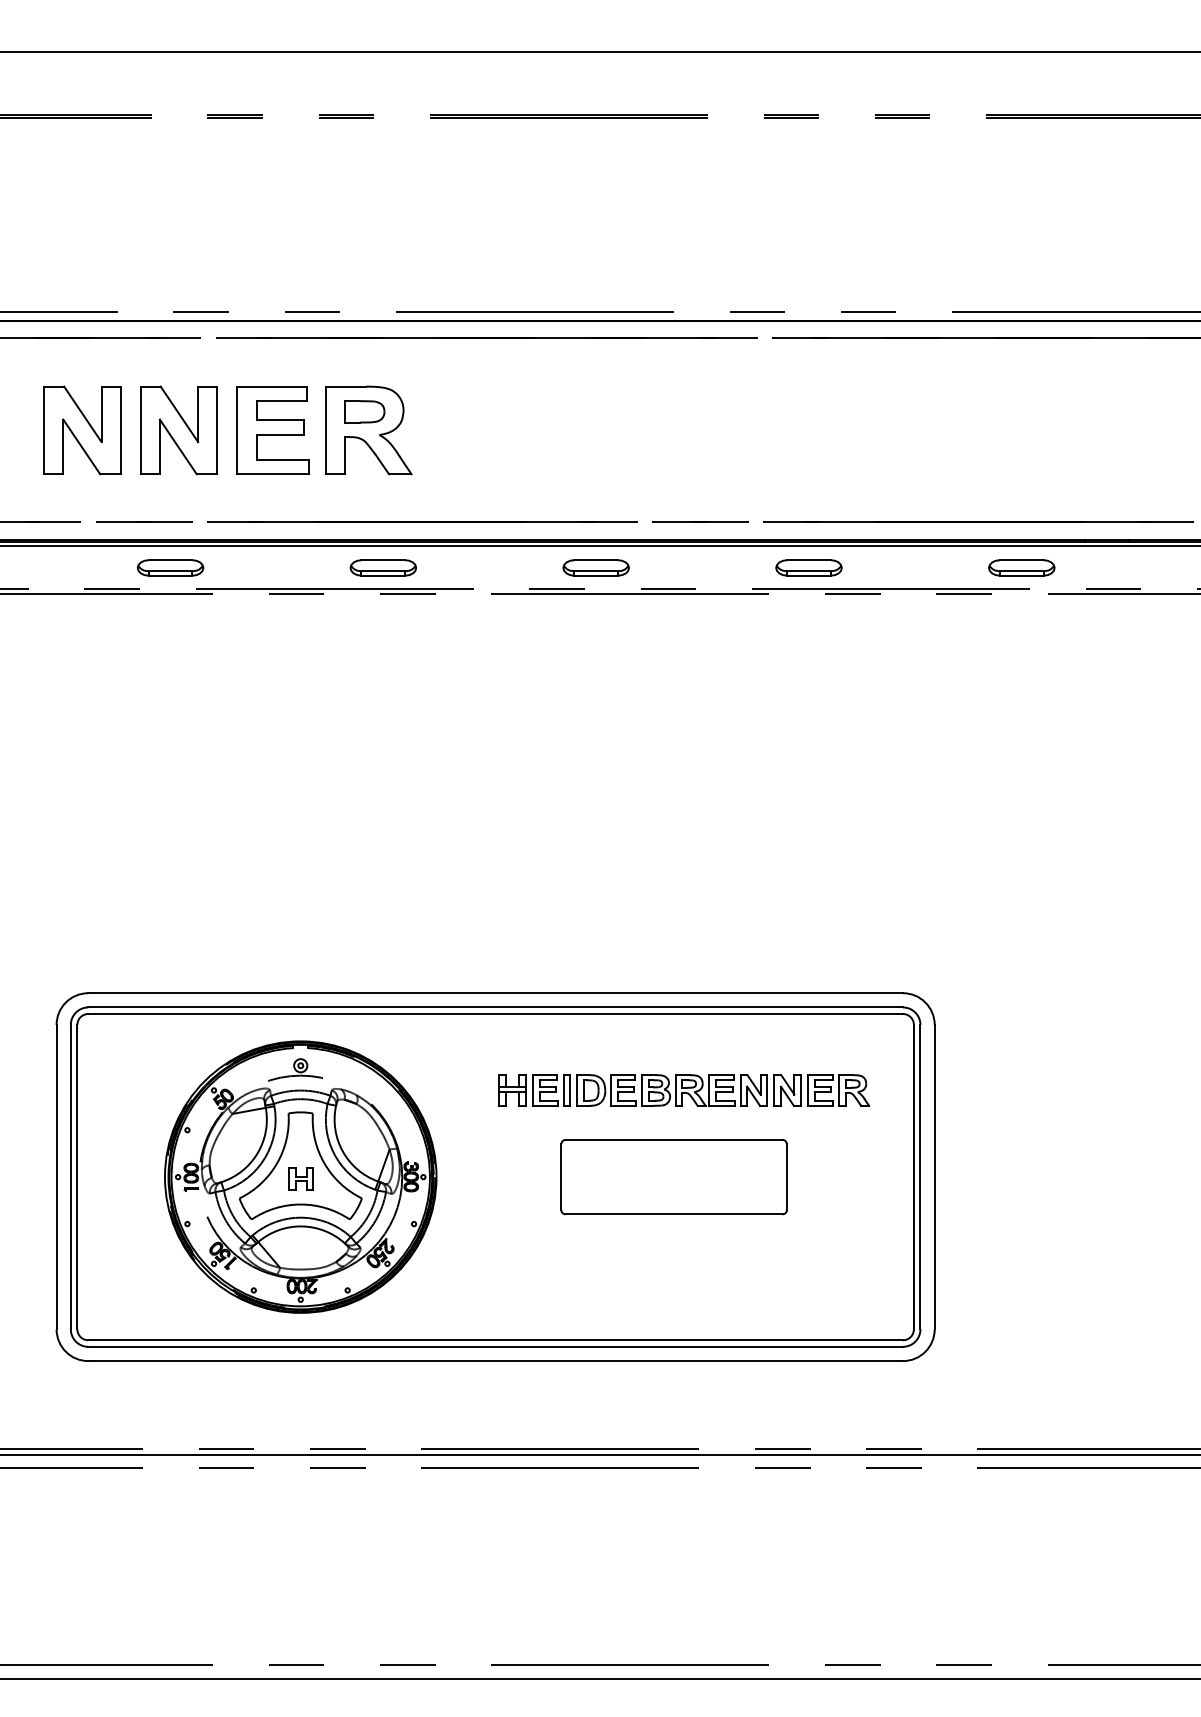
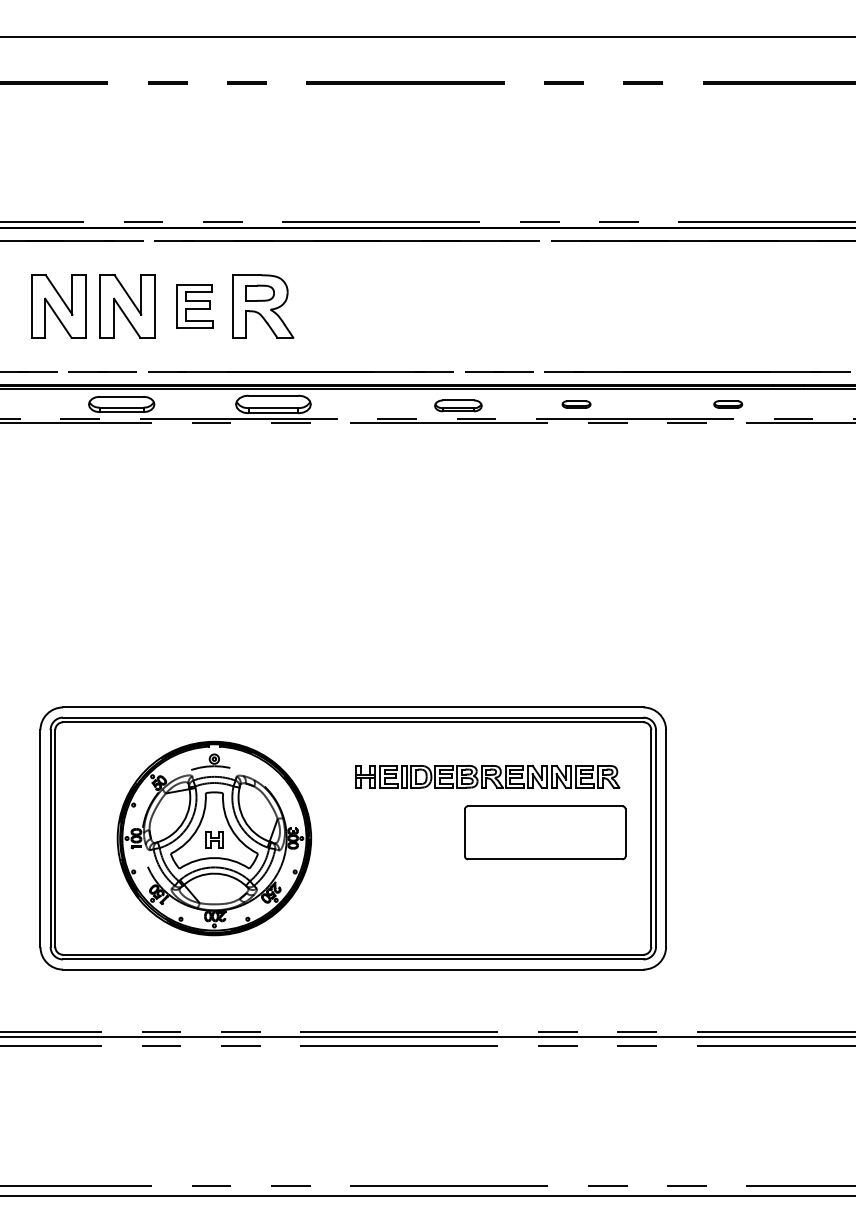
part: (272, 430) -> (194, 306), size x0.7
part: (170, 567) -> (121, 404), size x1.4
part: (382, 567) -> (272, 404), size x1.6
part: (595, 567) -> (457, 405), moved
part: (808, 567) -> (576, 404), size x0.6
part: (1021, 567) -> (727, 404), size x0.6
part: (673, 1177) -> (544, 833), moved

